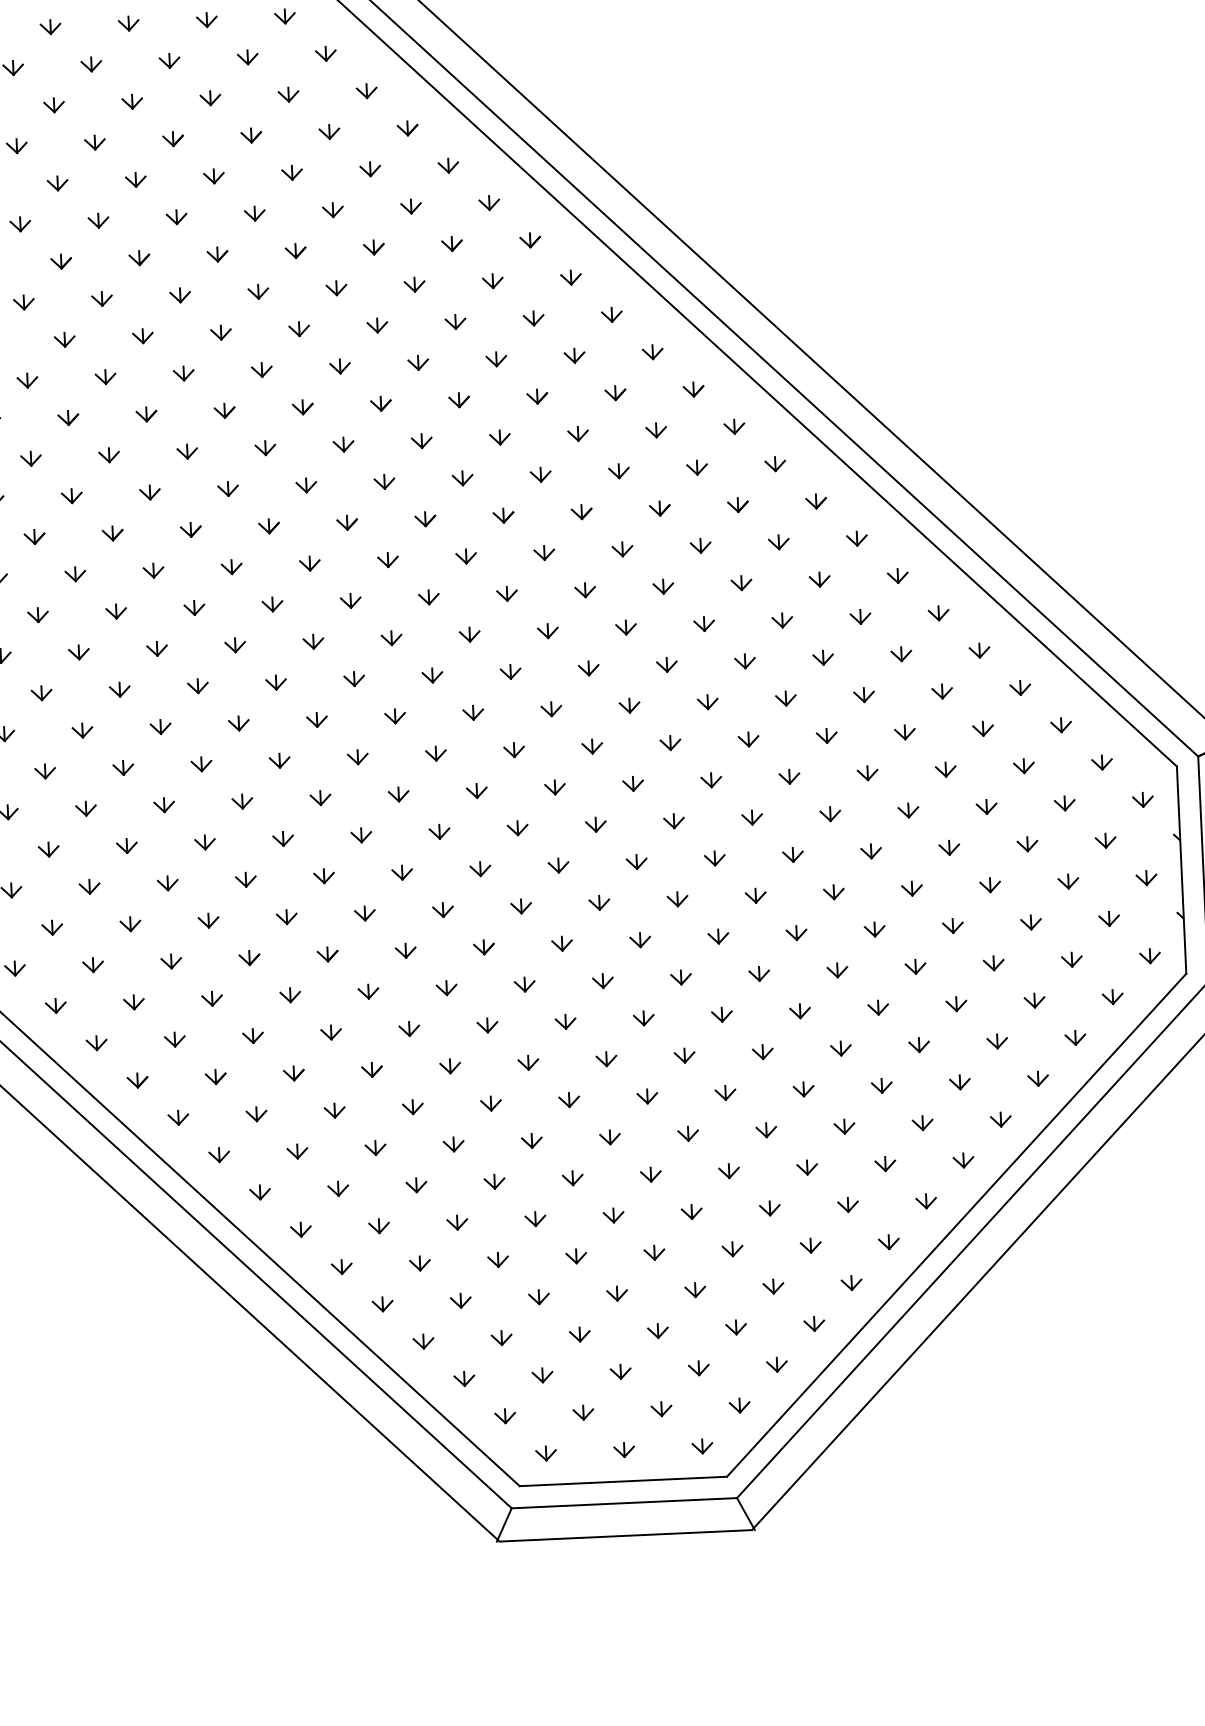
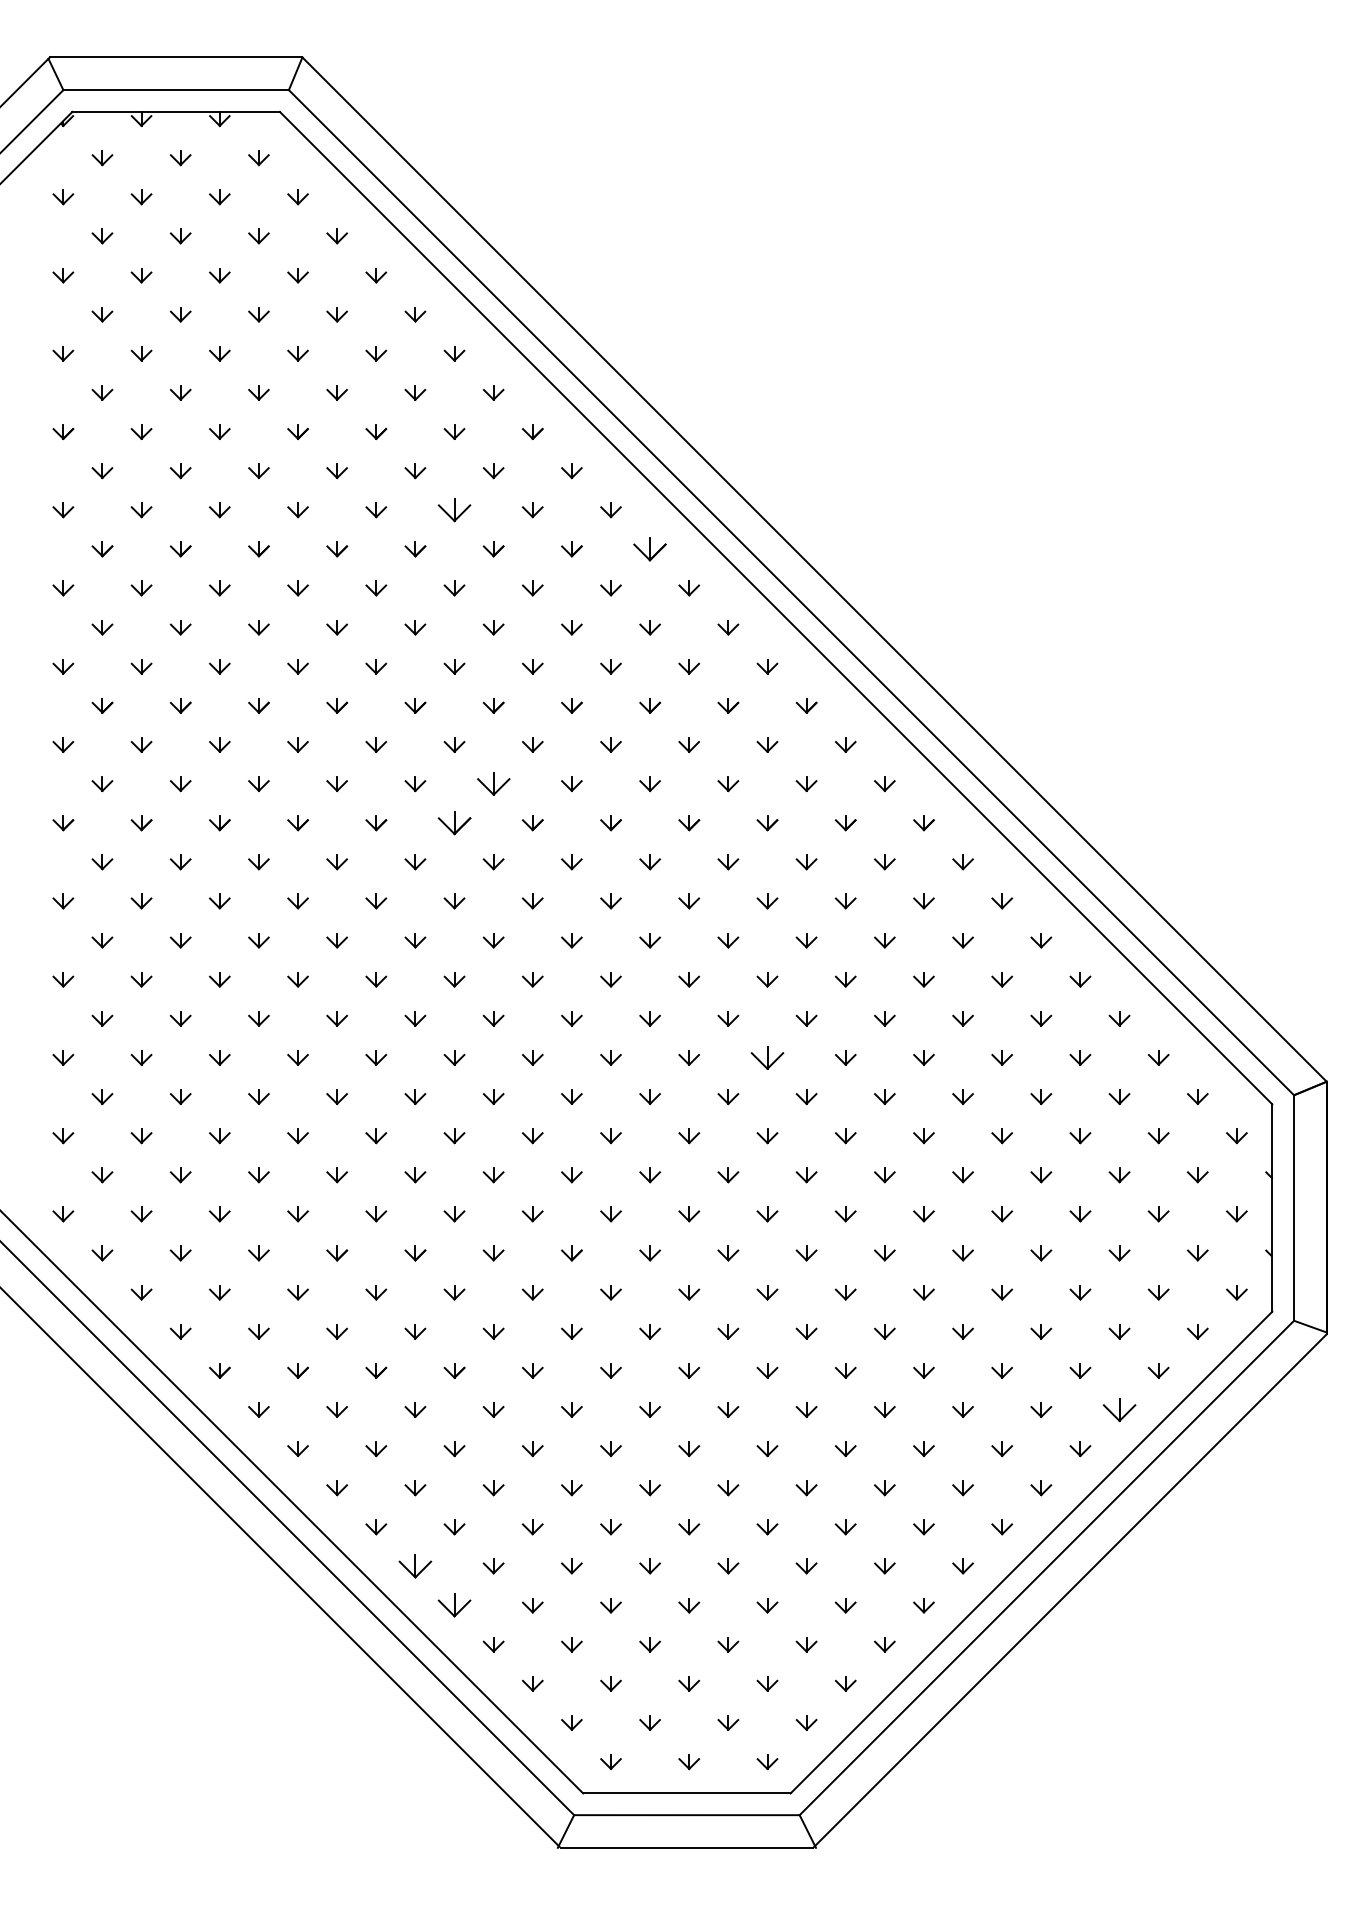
part: (333, 210) -> (454, 510), size x1.6
part: (530, 240) -> (650, 549), size x1.6
part: (384, 482) -> (493, 784), size x1.6
part: (347, 523) -> (454, 823), size x1.6
part: (670, 742) -> (767, 1057), size x1.6
part: (1038, 1078) -> (1119, 1409), size x1.6
part: (341, 1267) -> (415, 1566), size x1.6
part: (382, 1304) -> (454, 1605), size x1.6

